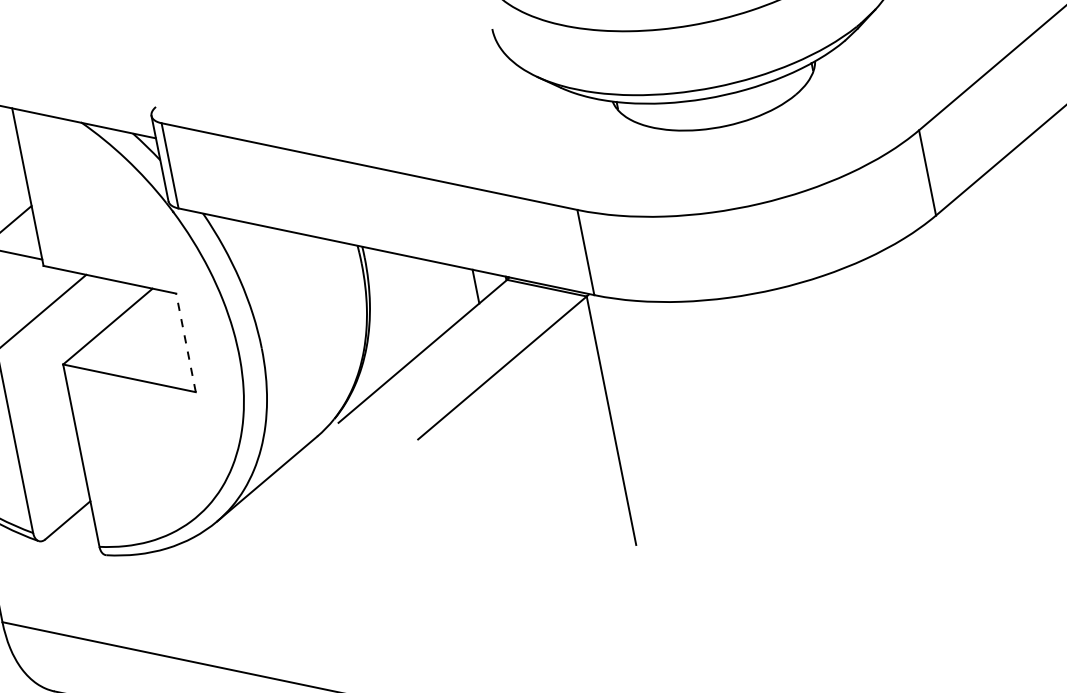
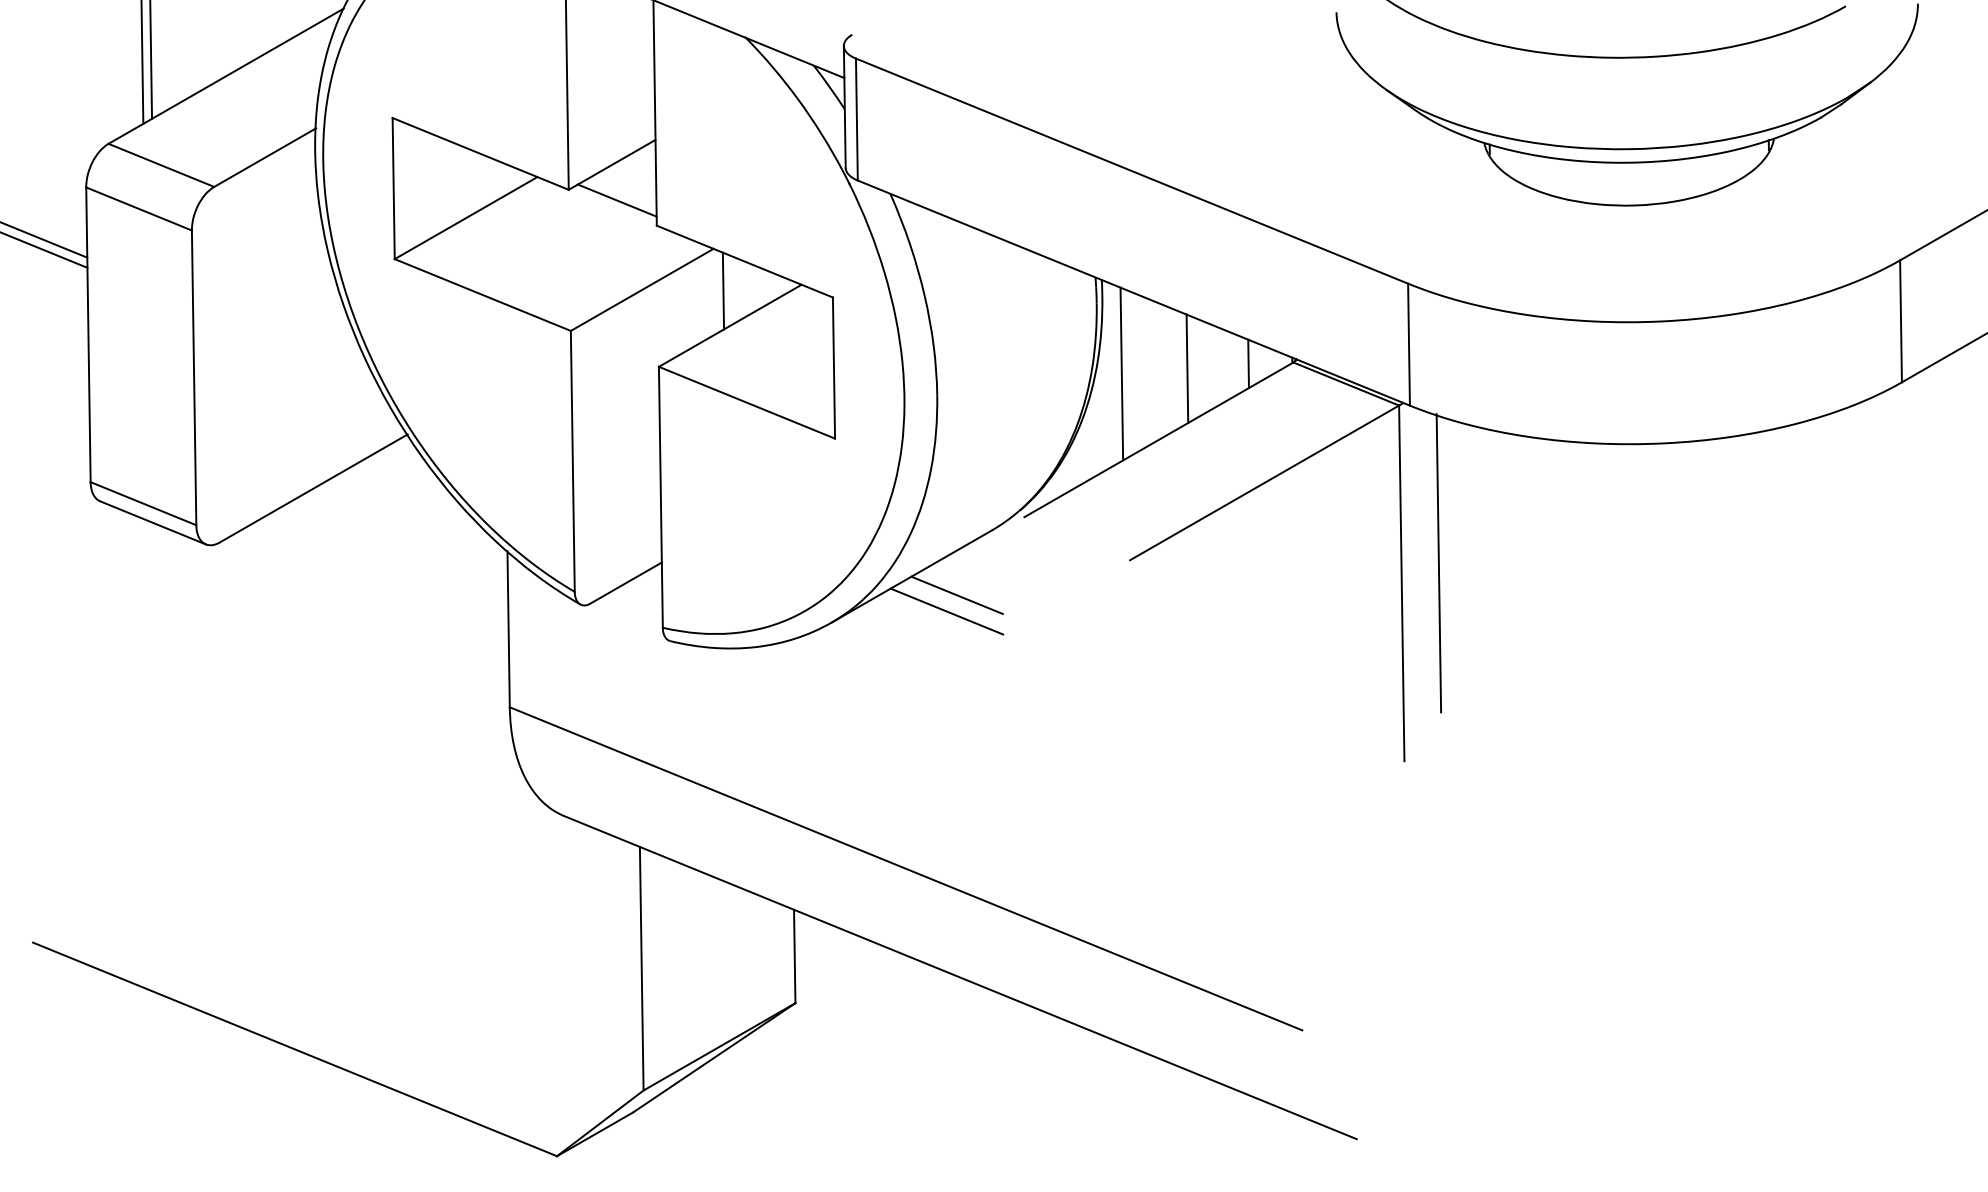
line: (433, 297) -> (1187, 368), added
line: (98, 302) -> (723, 290), added
line: (388, 309) -> (1121, 373), added
line: (185, 343) -> (833, 368), dashed -> solid
line: (634, 402) -> (1438, 563), added
line: (301, 486) -> (956, 595), added
line: (296, 498) -> (946, 611), added

